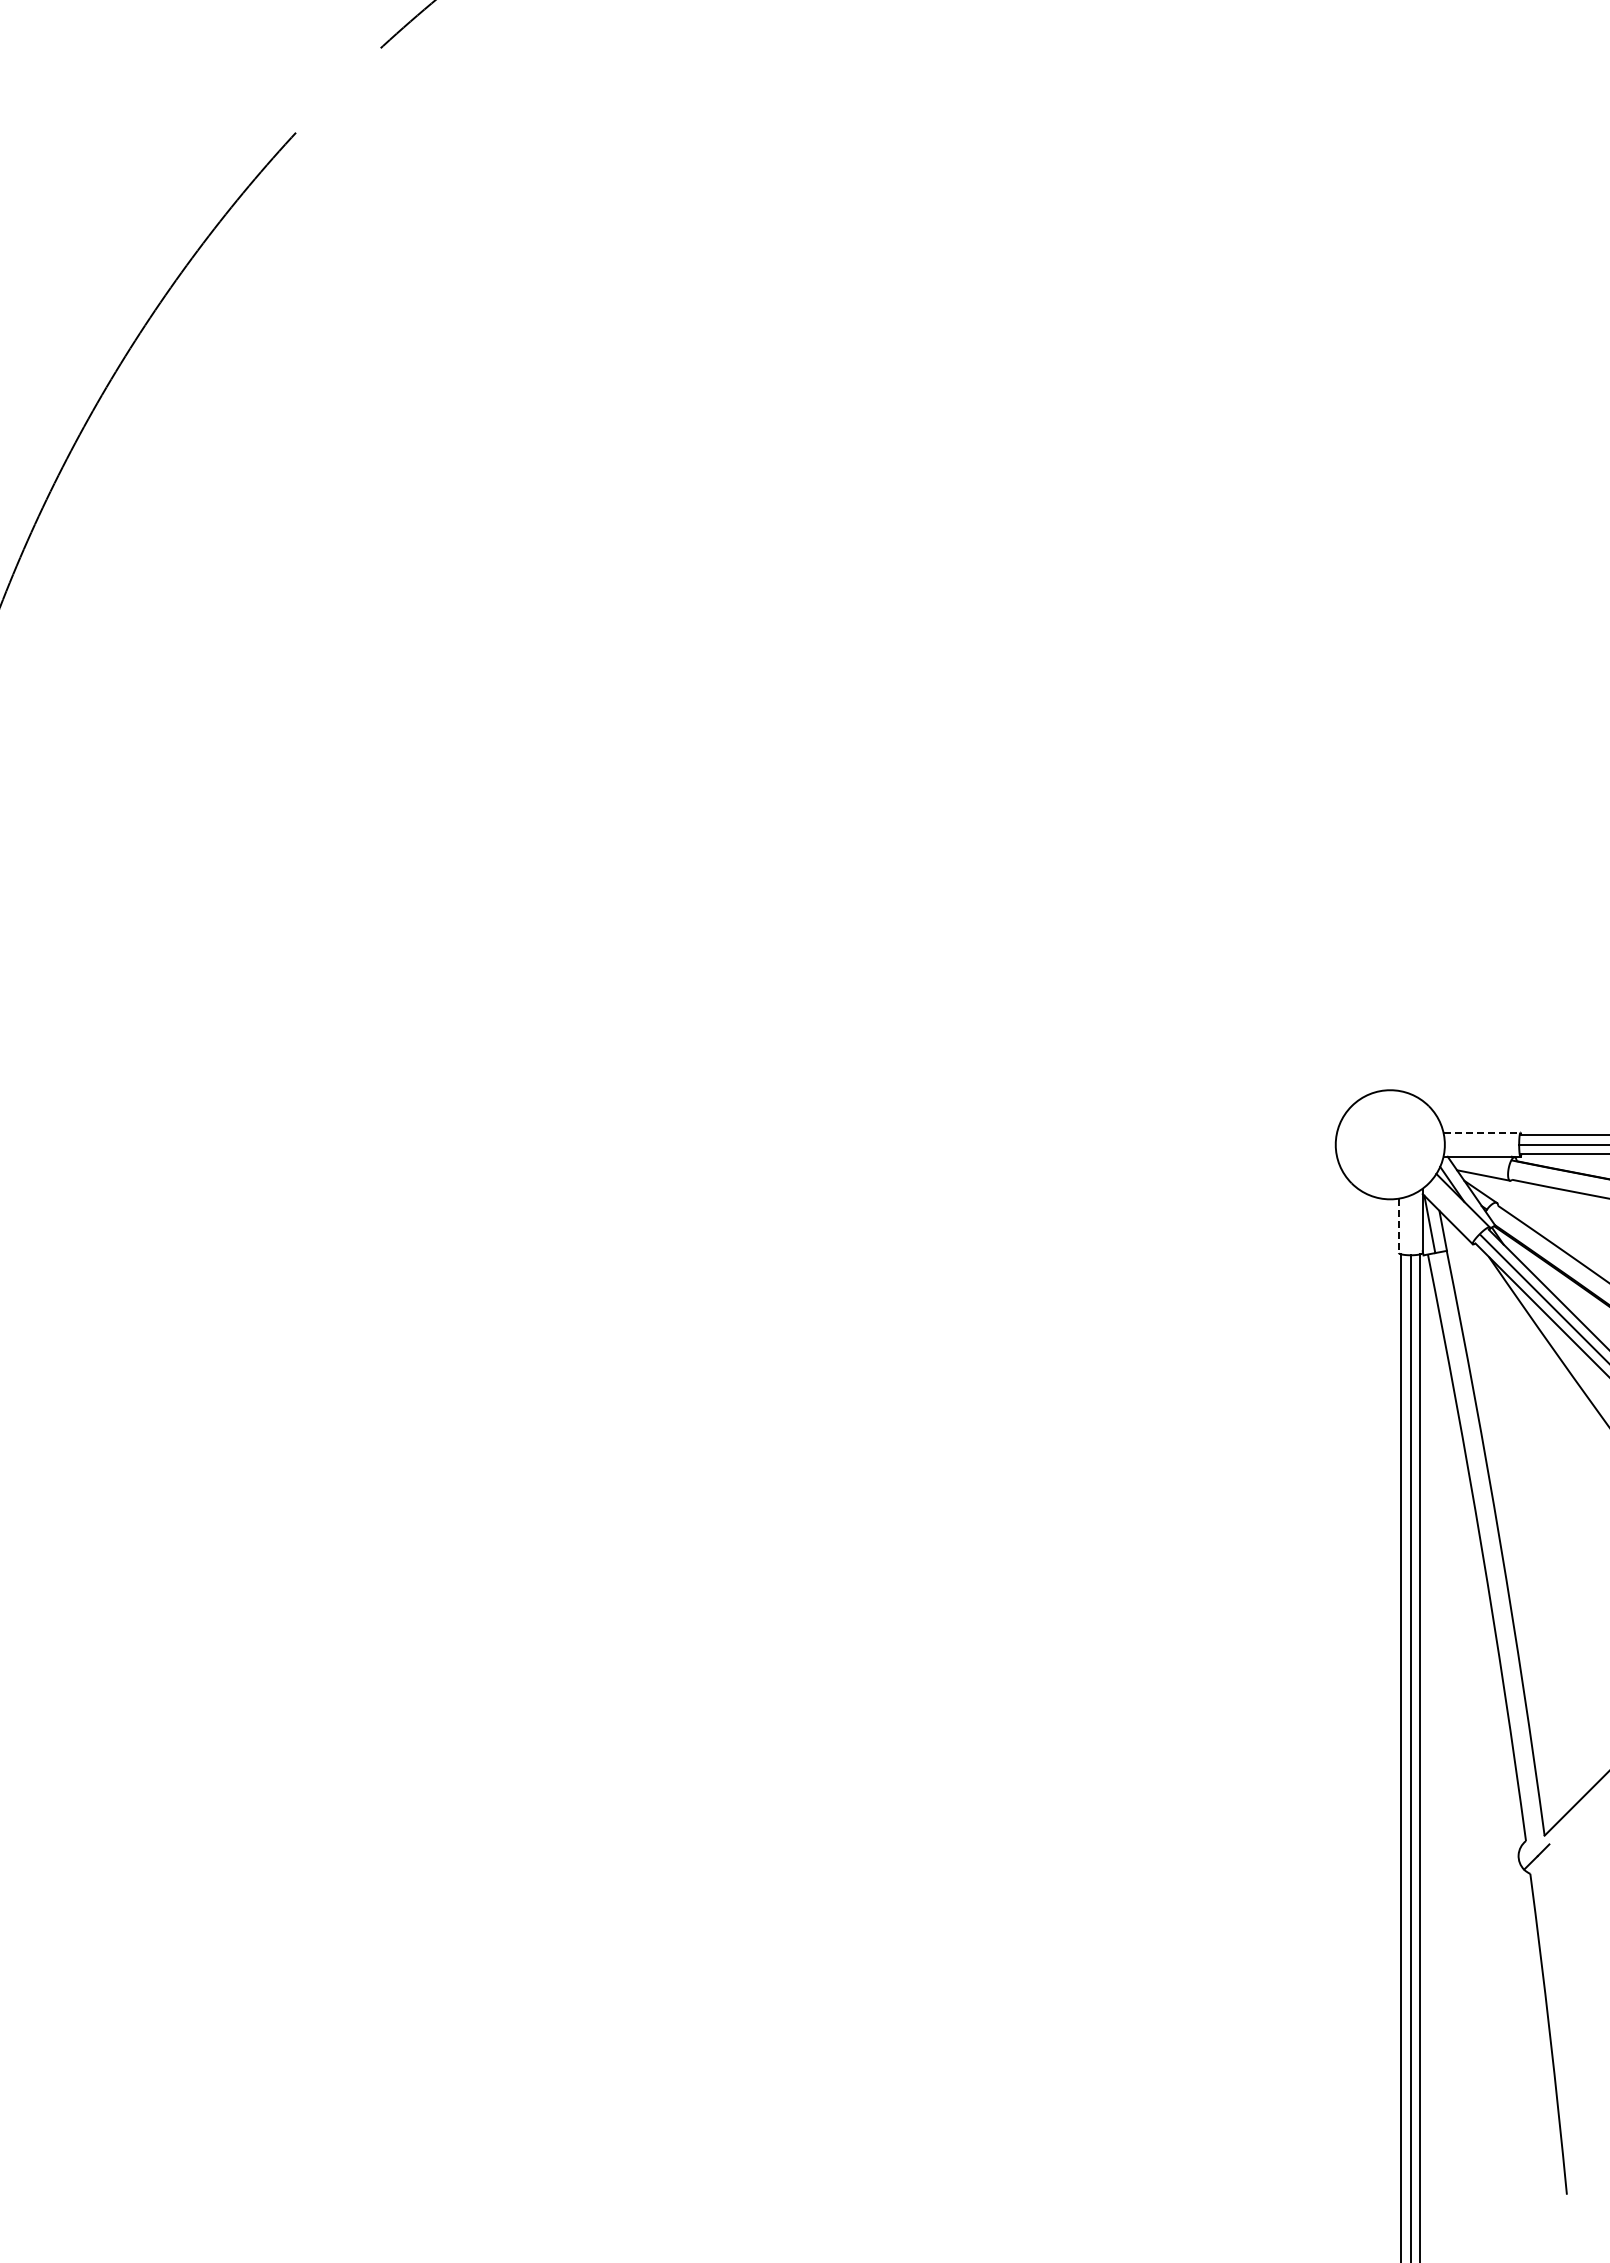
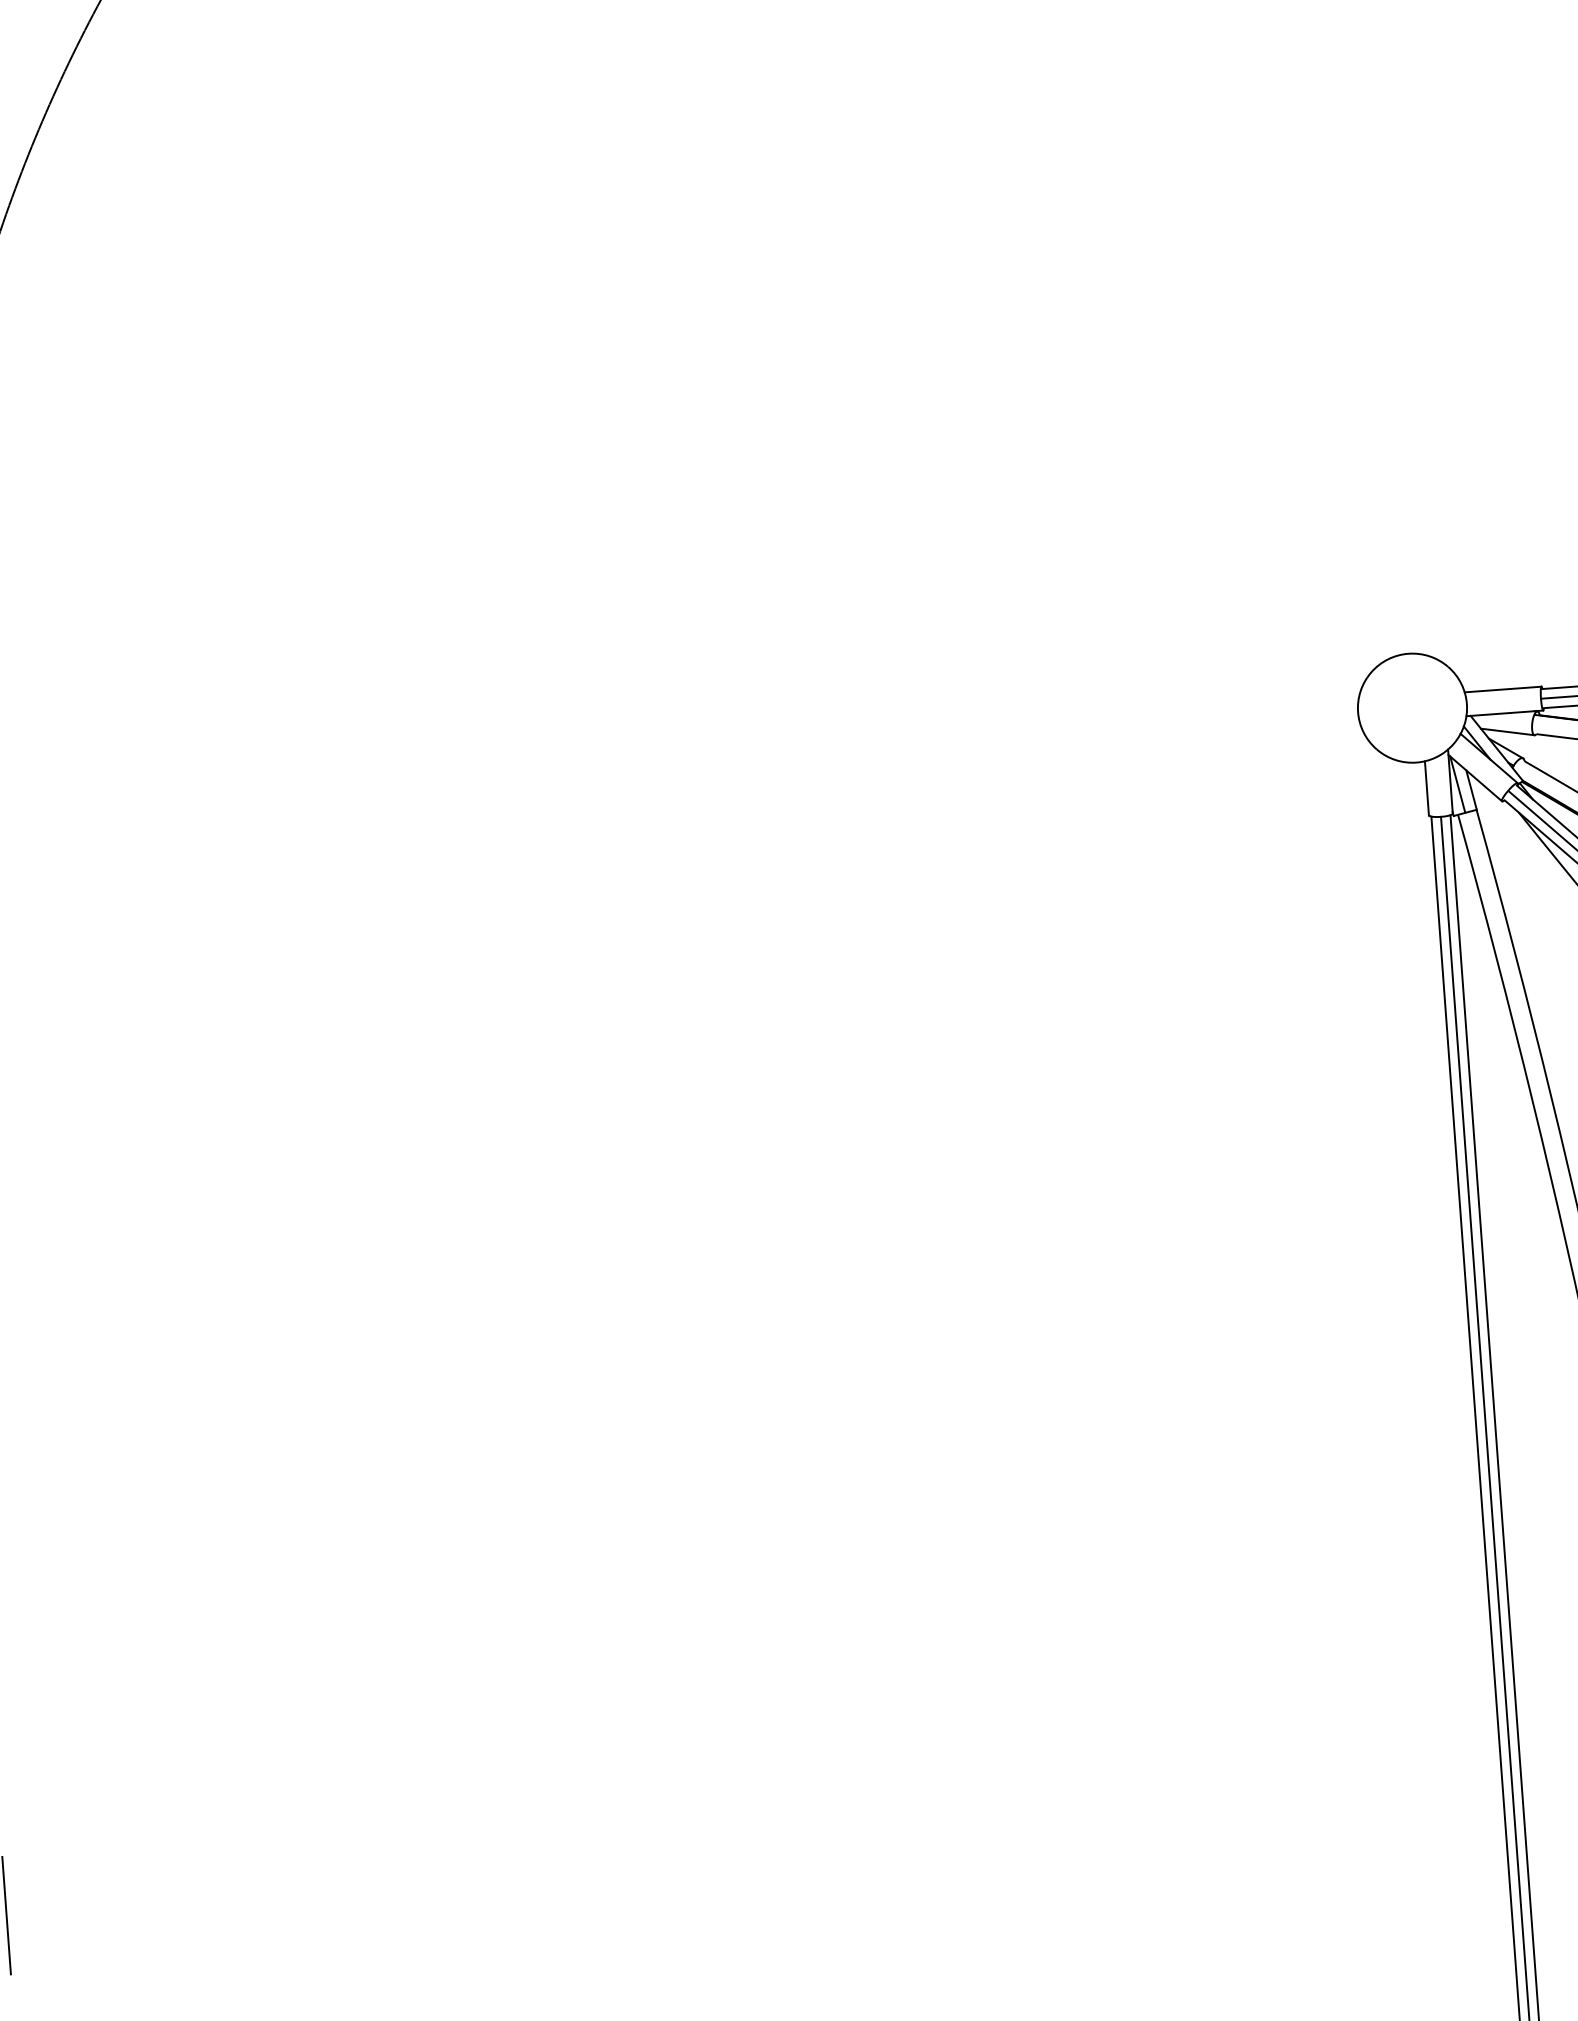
line: (1482, 1132) -> (1503, 689), dashed -> solid
line: (1398, 1226) -> (1426, 789), dashed -> solid

